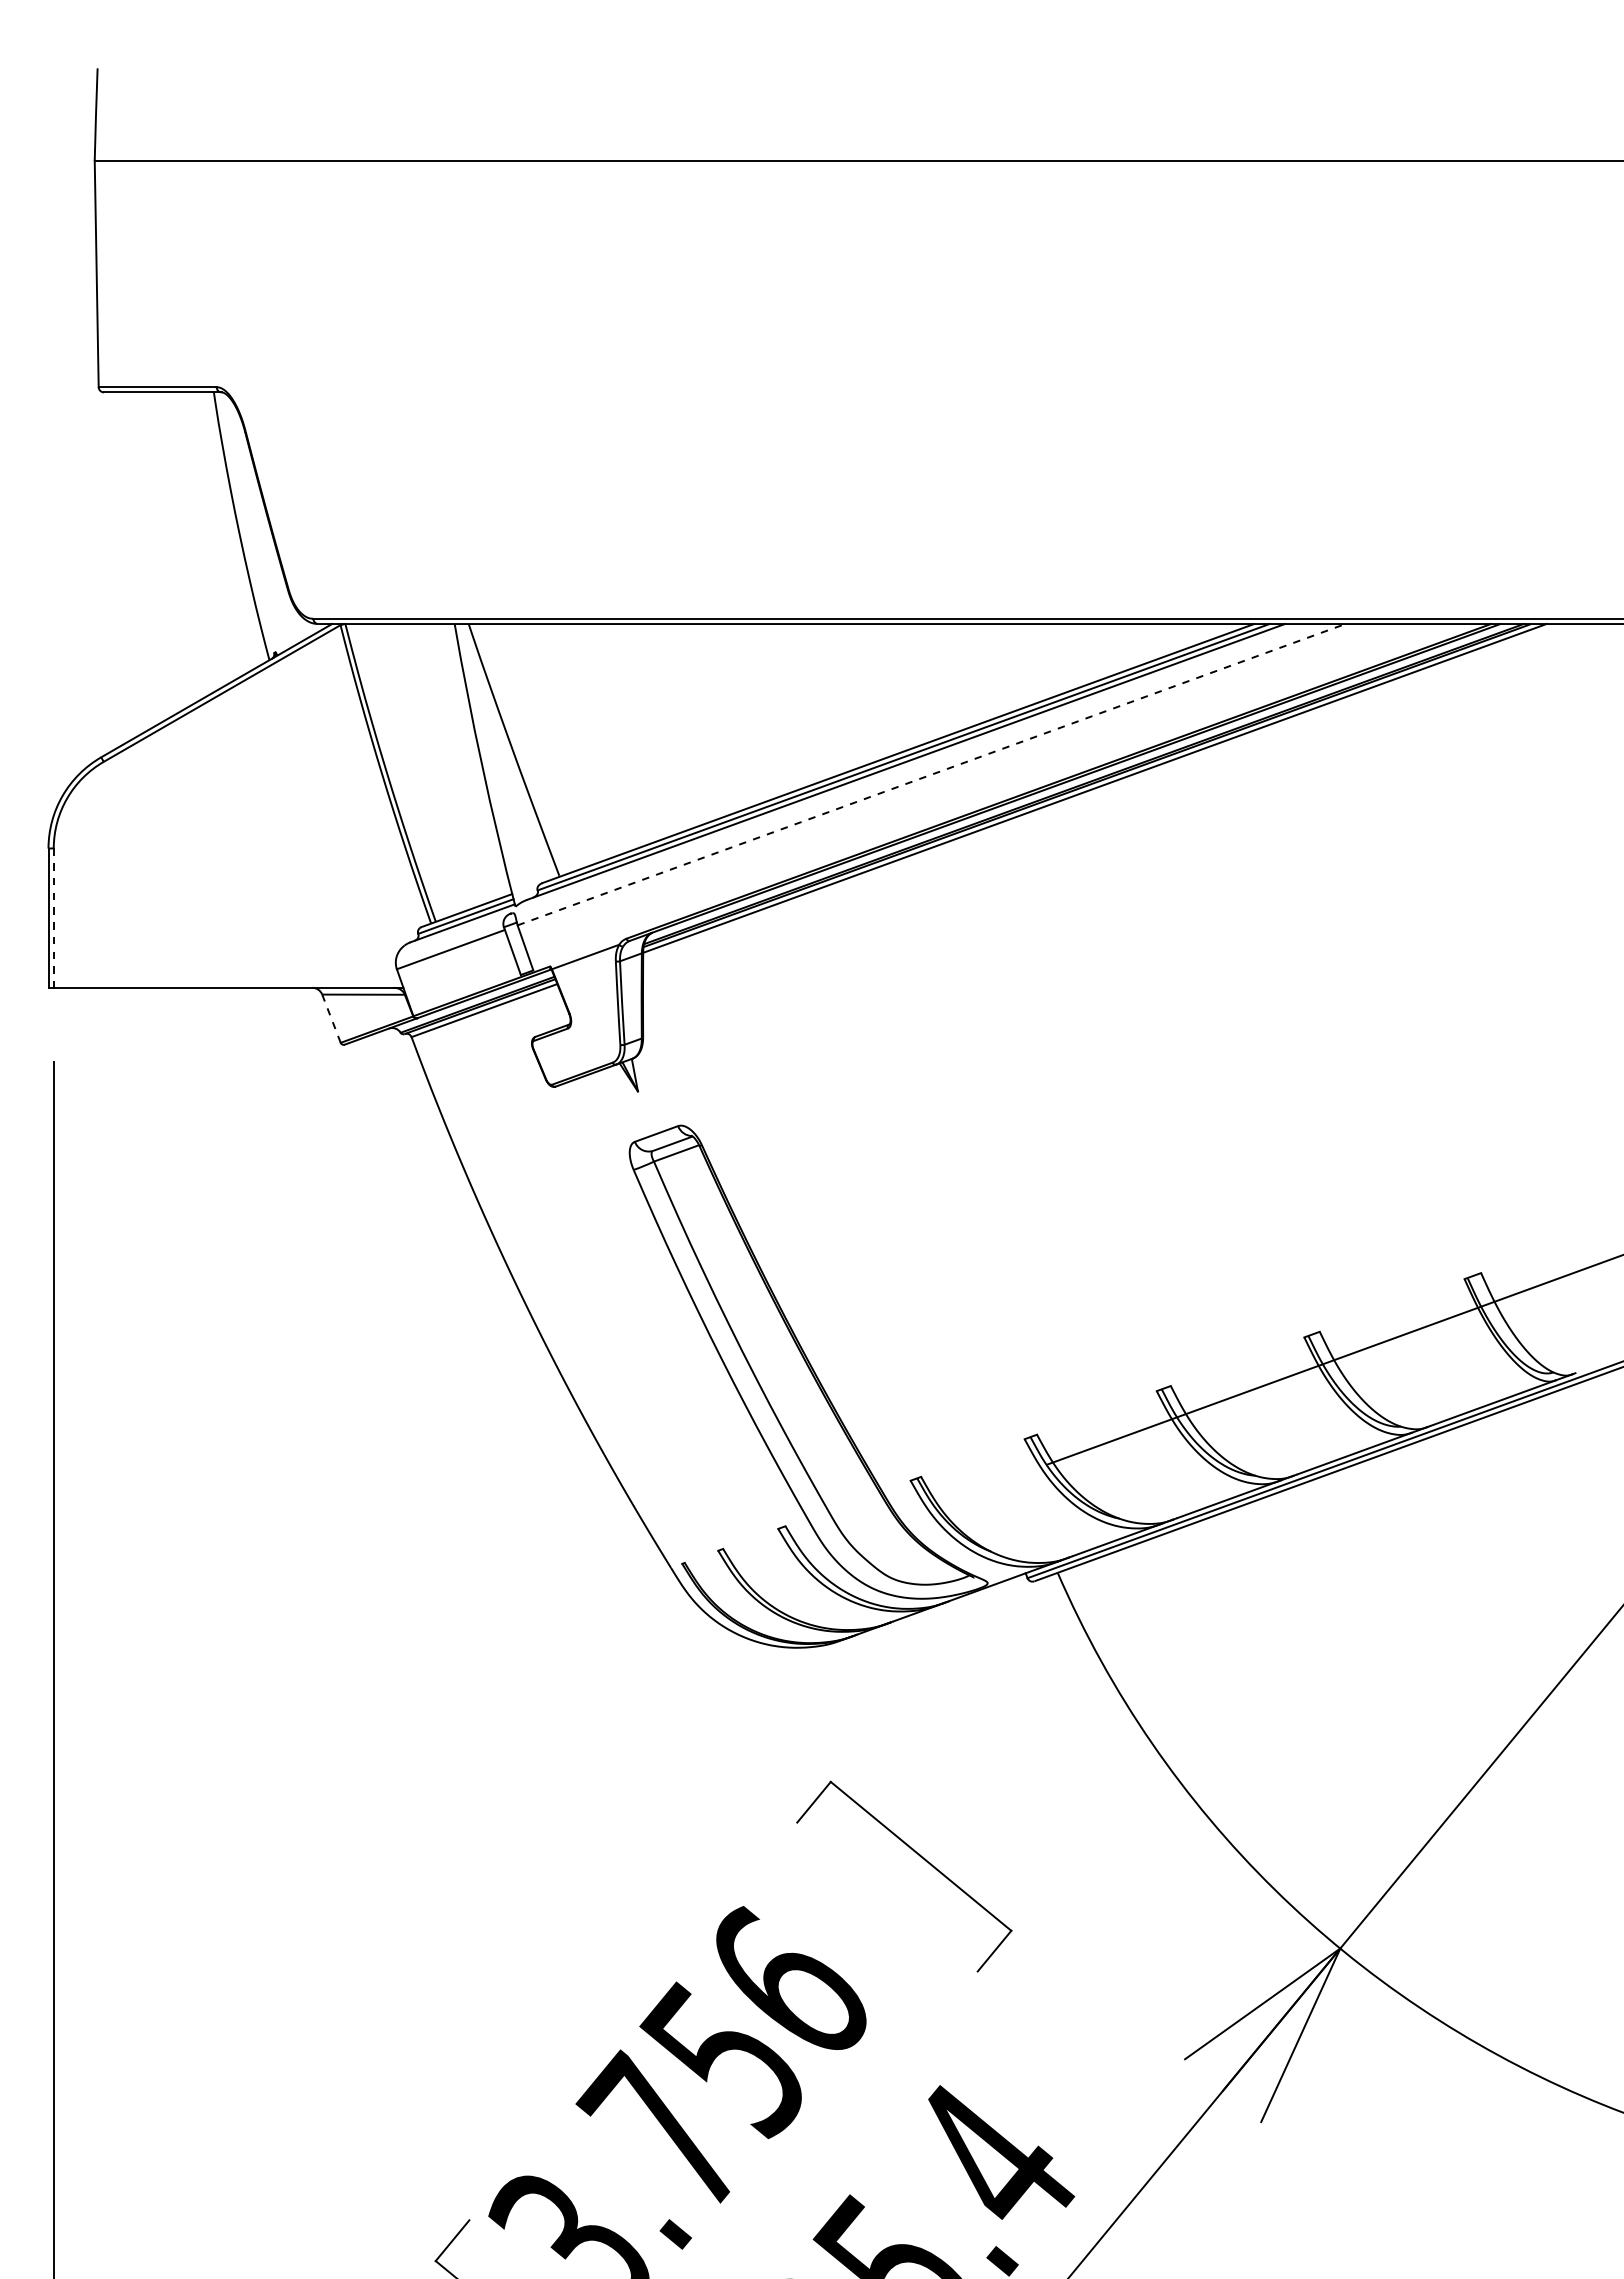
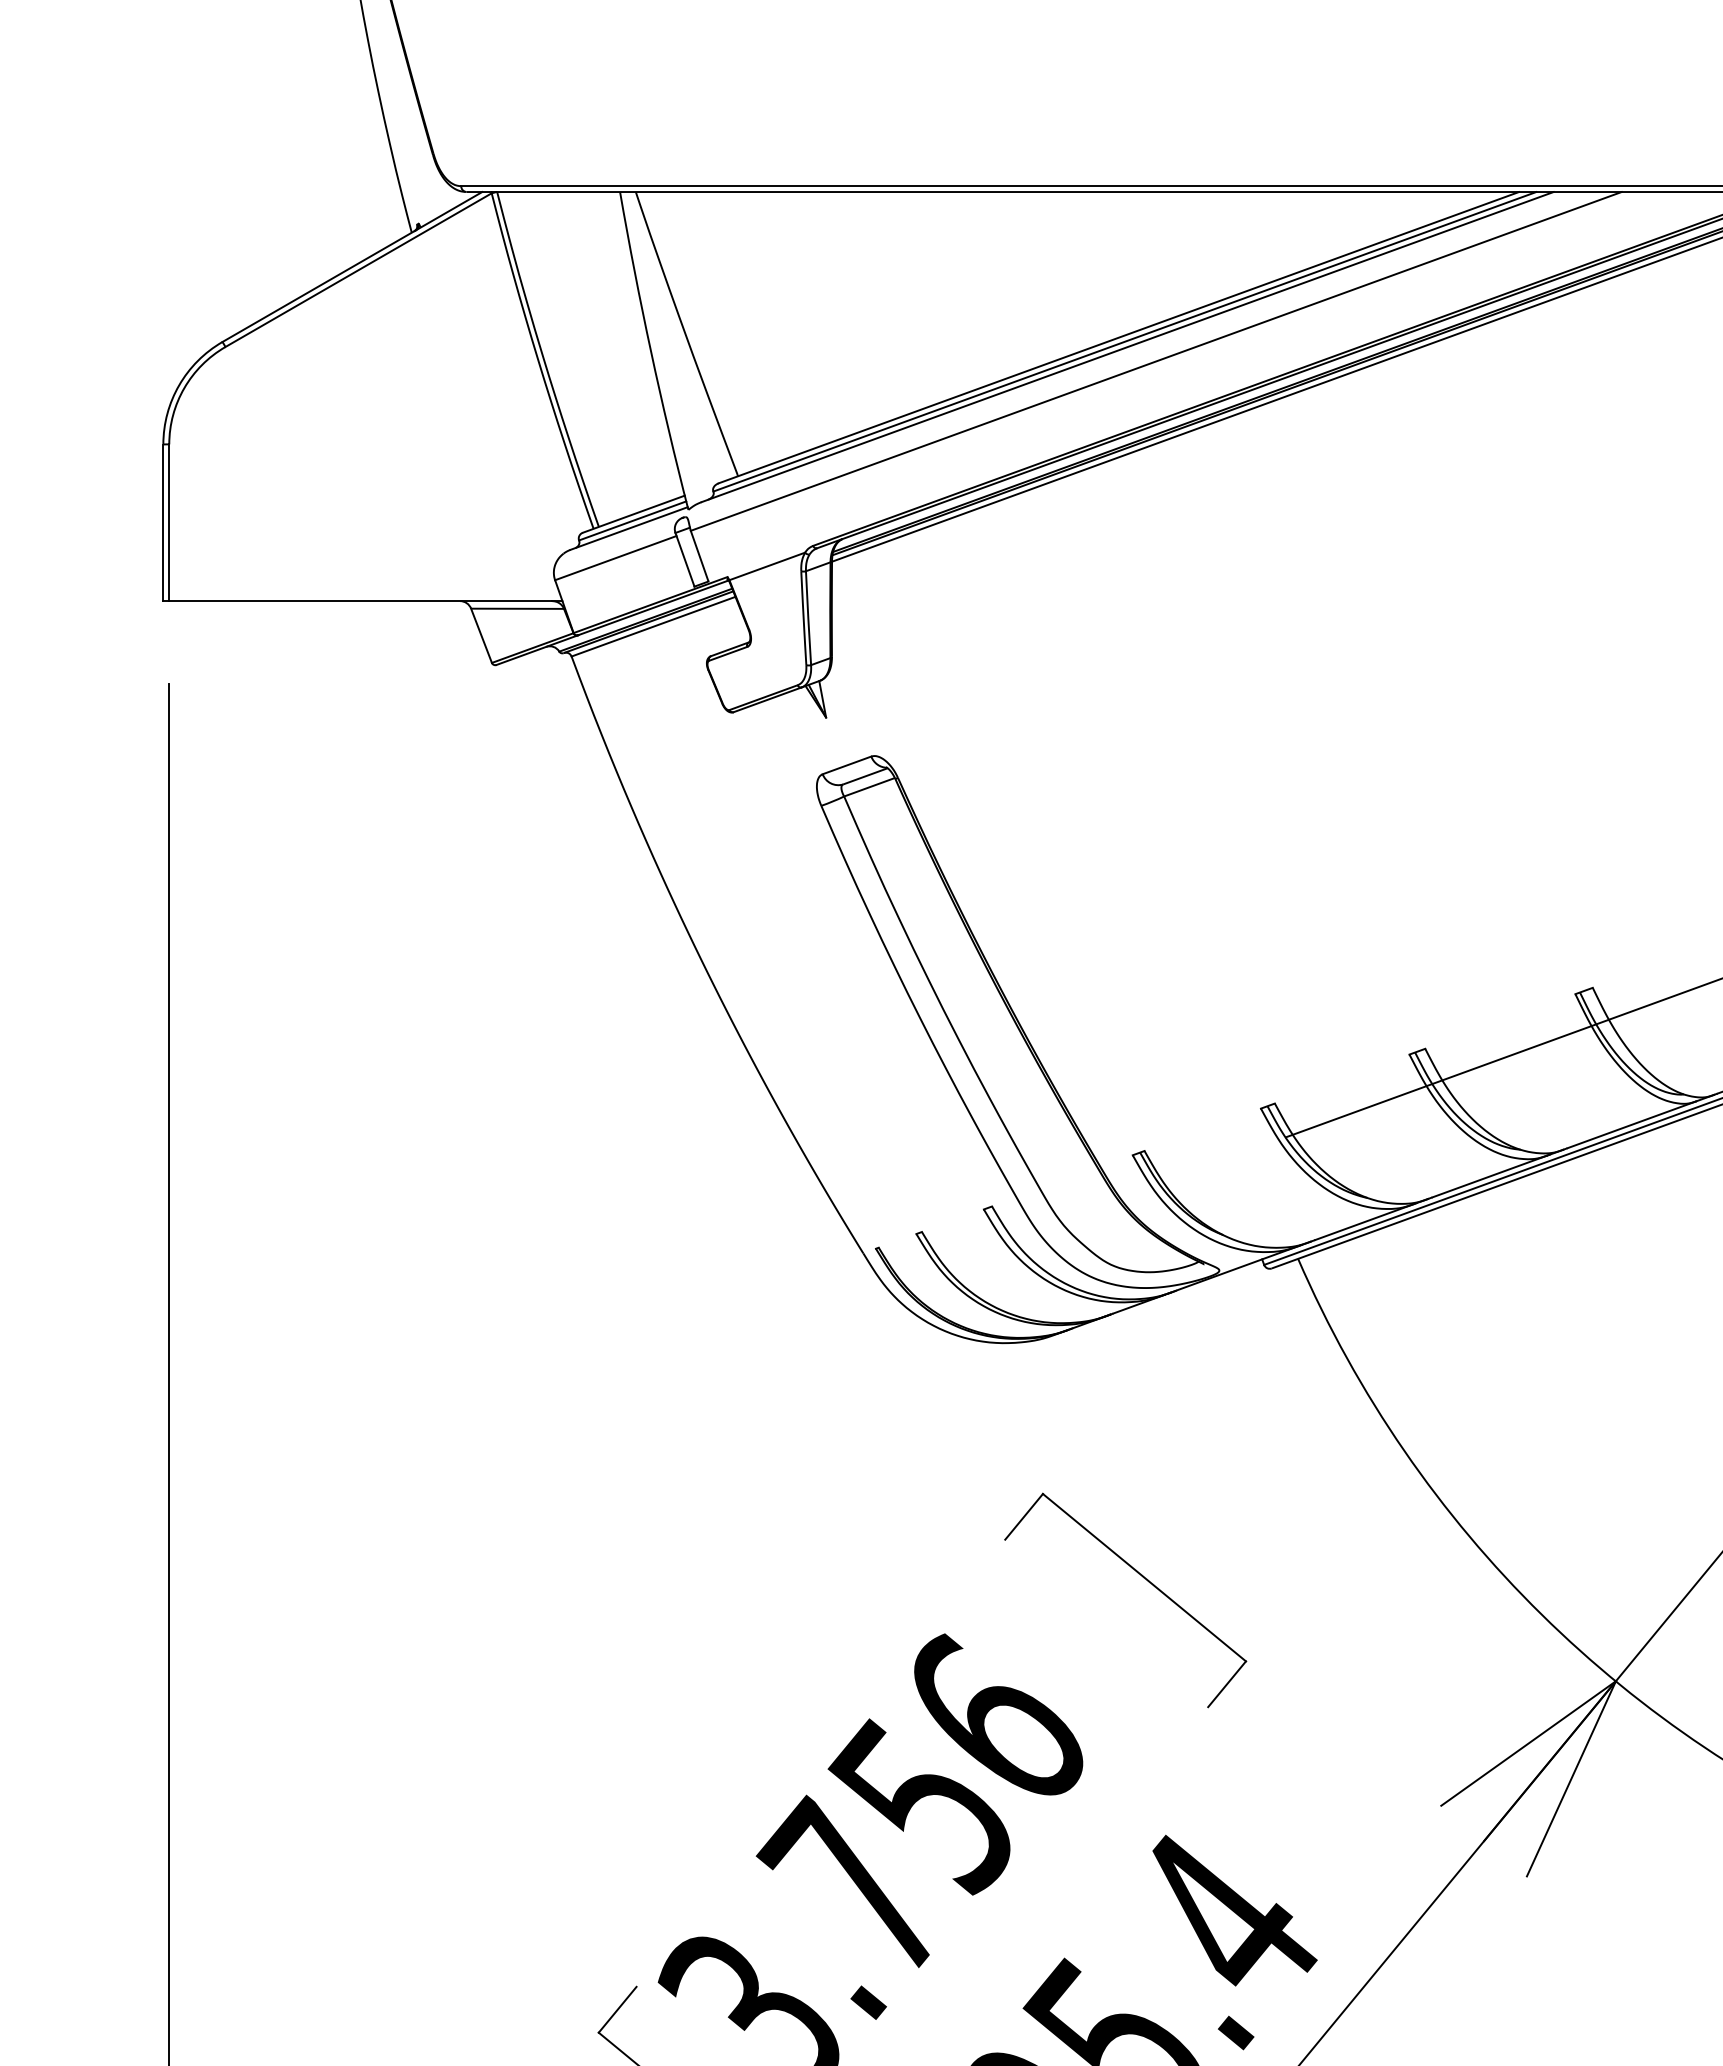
line: (931, 774) -> (1156, 361), dashed -> solid
line: (53, 918) -> (168, 523), dashed -> solid
line: (331, 1018) -> (481, 635), dashed -> solid

